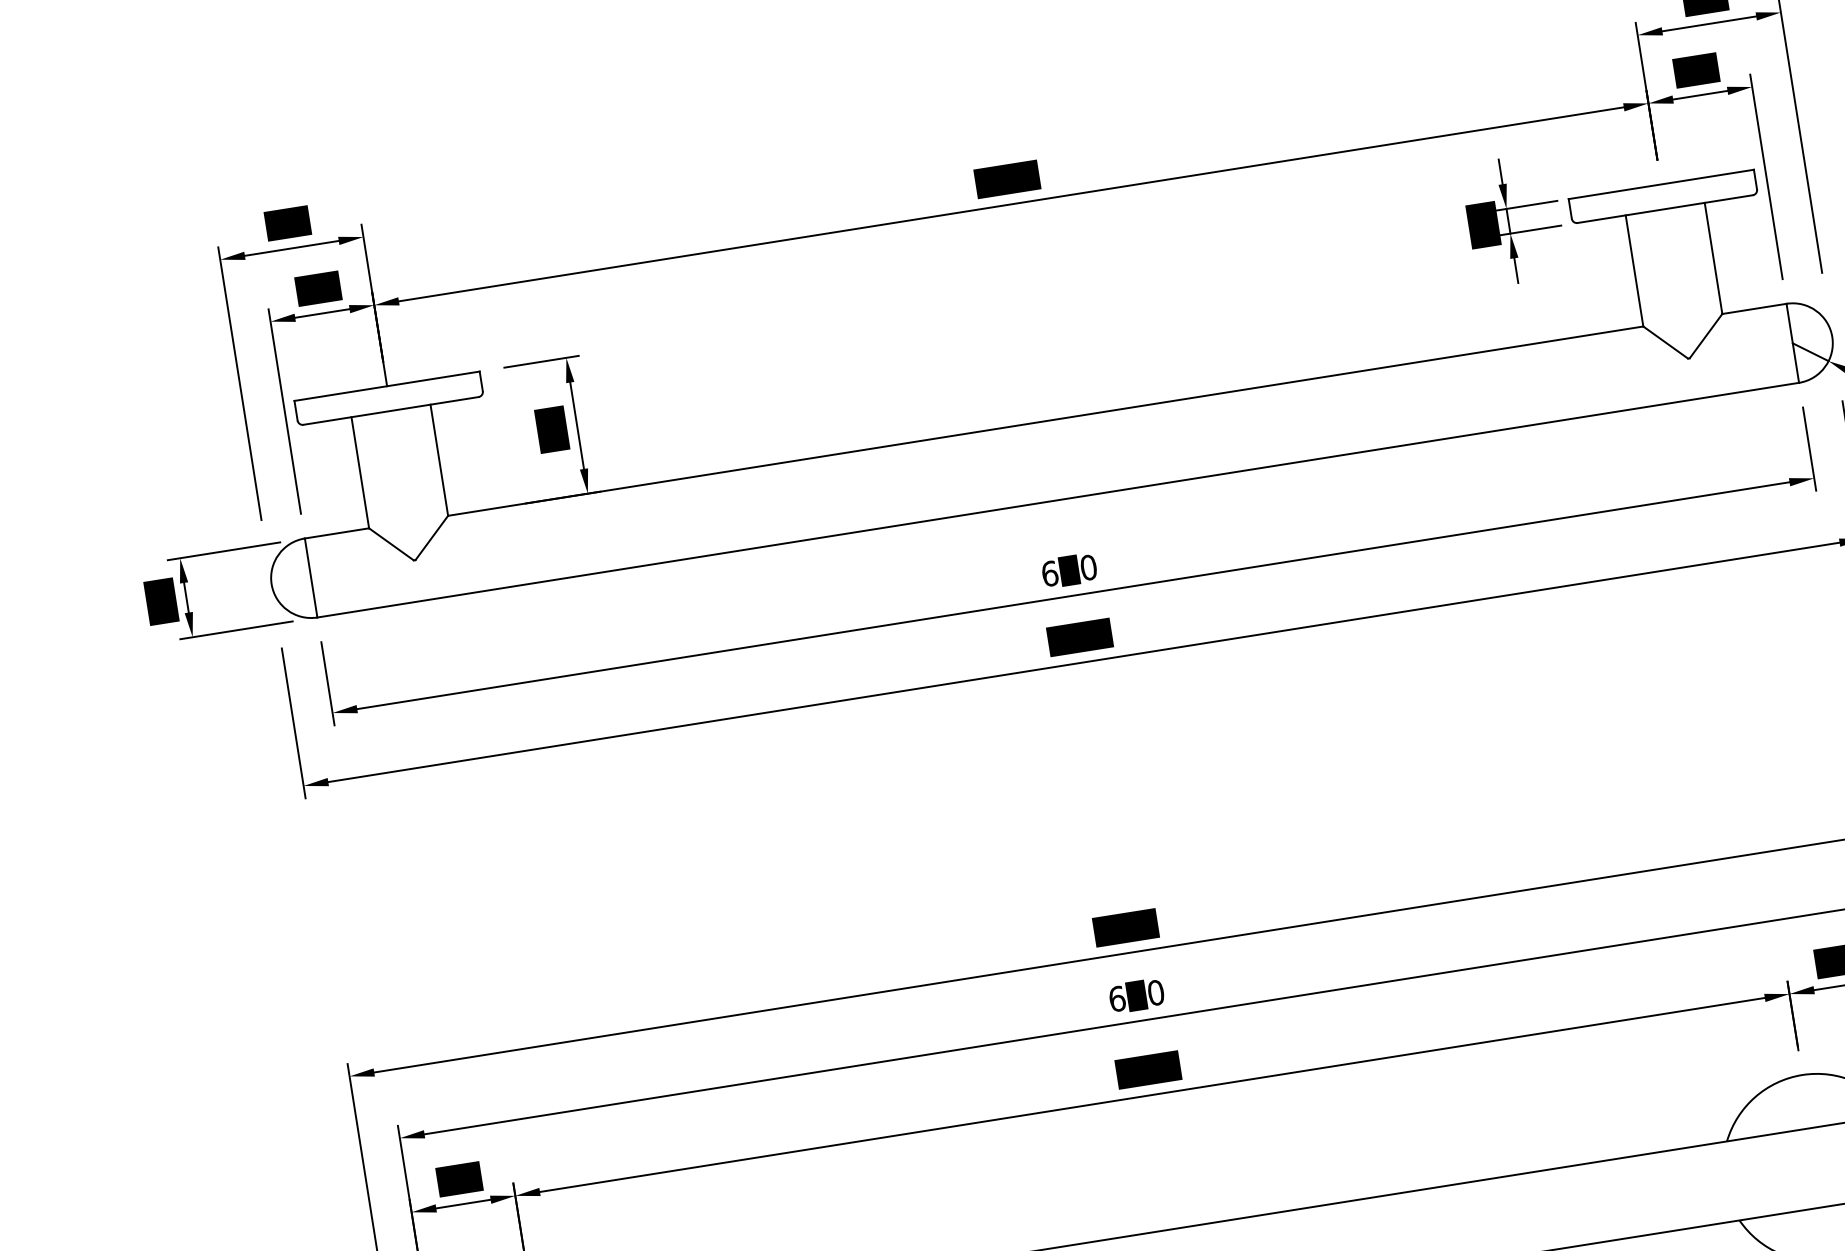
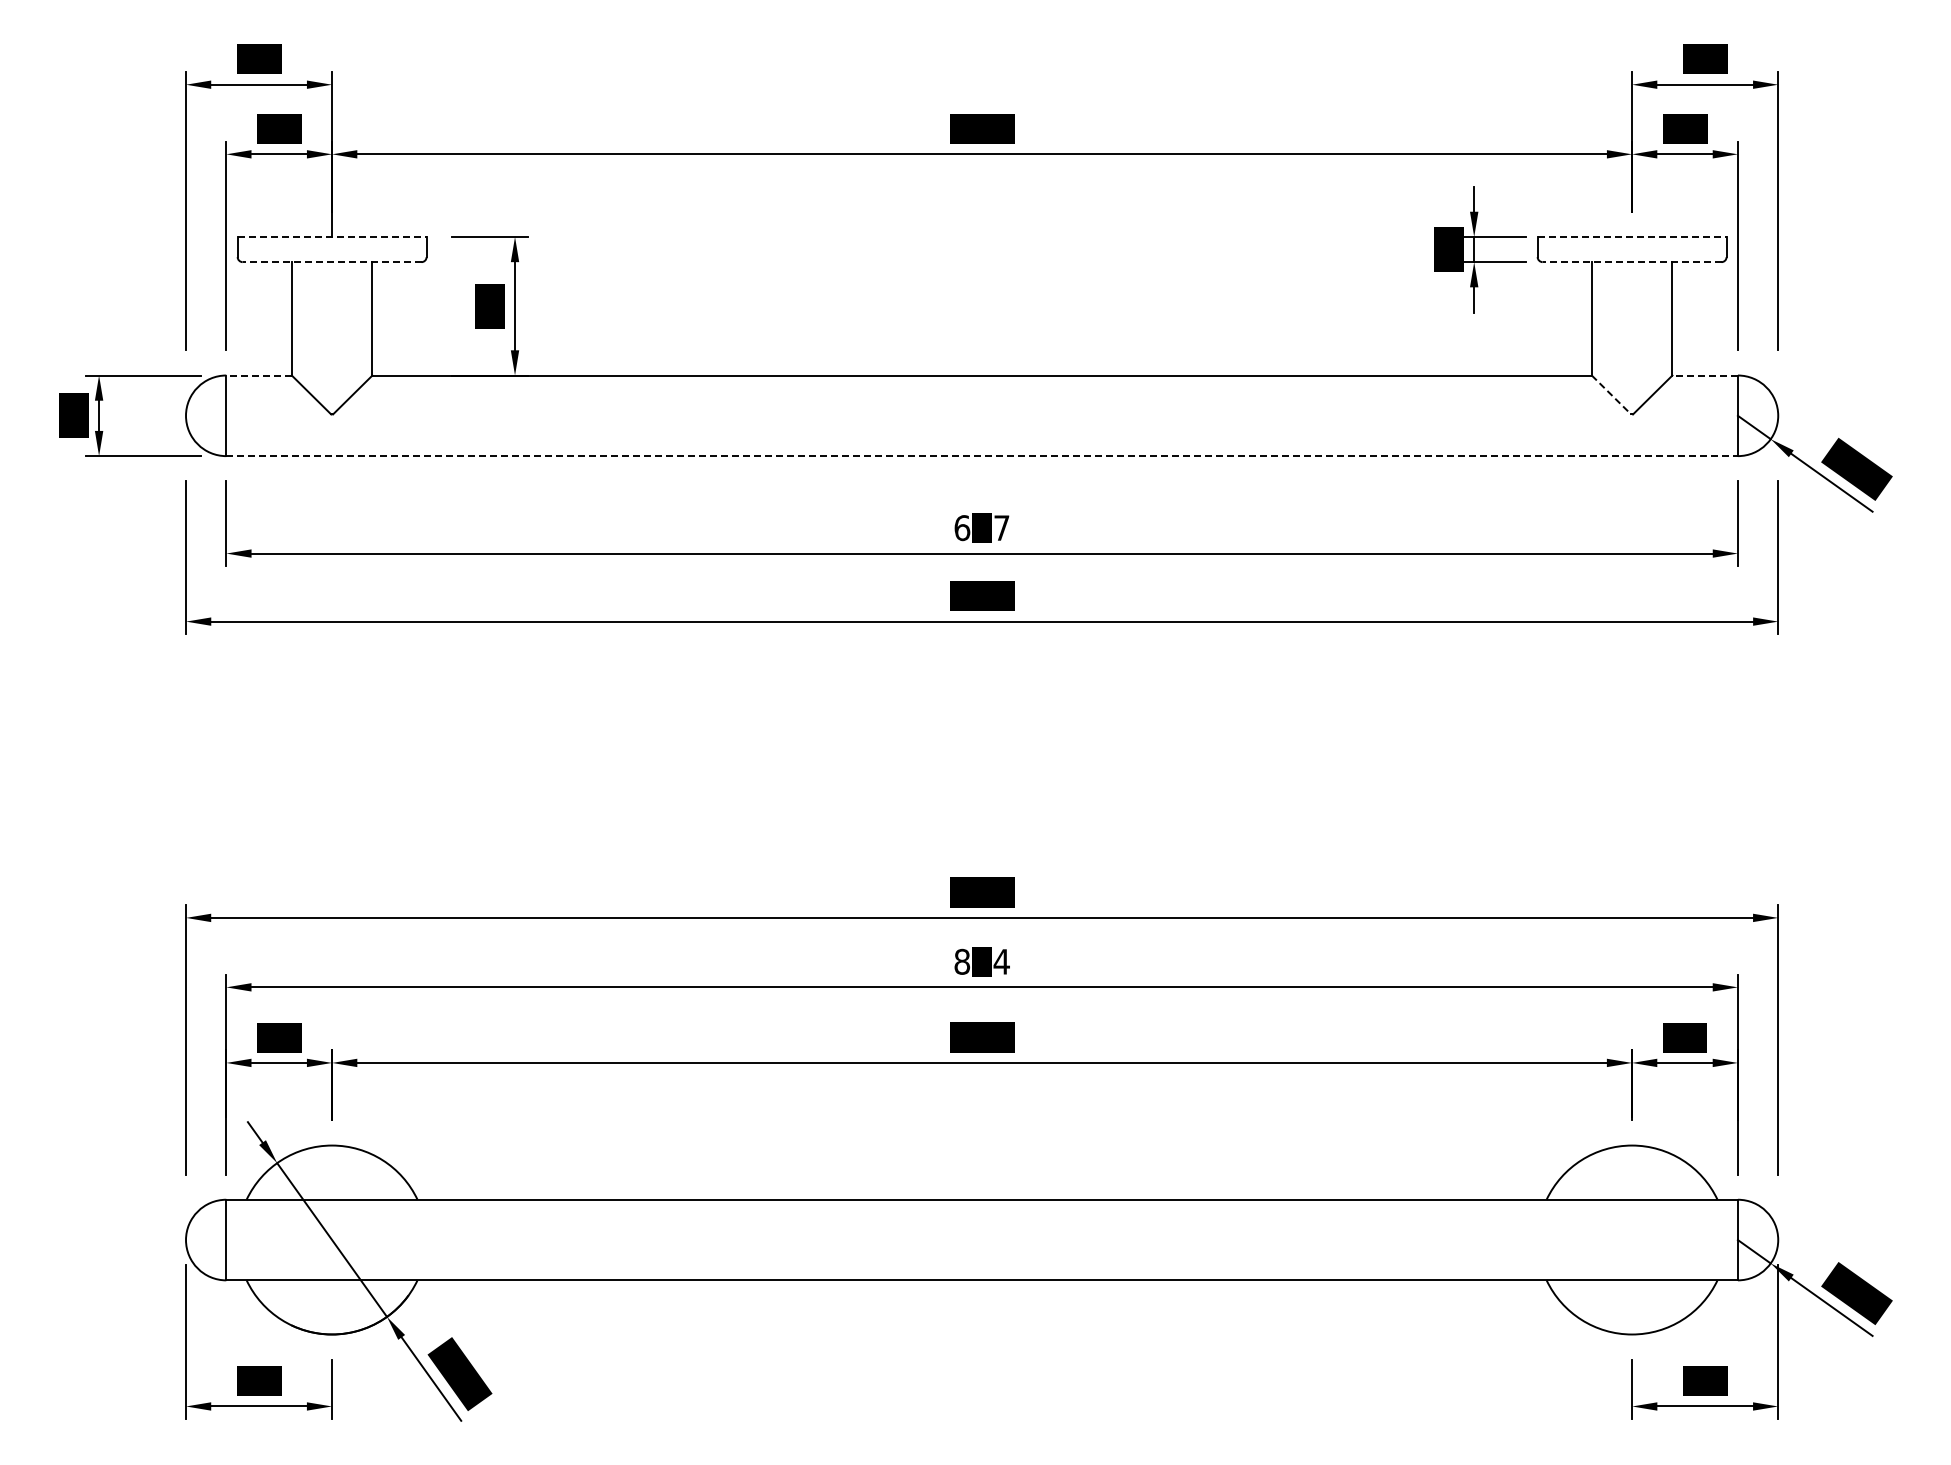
line: (1661, 183) -> (1632, 236), solid -> dashed
line: (1664, 209) -> (1631, 262), solid -> dashed
line: (1754, 308) -> (1705, 375), solid -> dashed
line: (1665, 342) -> (1611, 394), solid -> dashed
line: (387, 385) -> (332, 236), solid -> dashed
line: (390, 411) -> (331, 262), solid -> dashed
line: (1058, 500) -> (982, 456), solid -> dashed
line: (337, 533) -> (259, 375), solid -> dashed
text: (1088, 568) -> (1001, 528), 600 -> 607
text: (1136, 995) -> (981, 961), 600 -> 834

